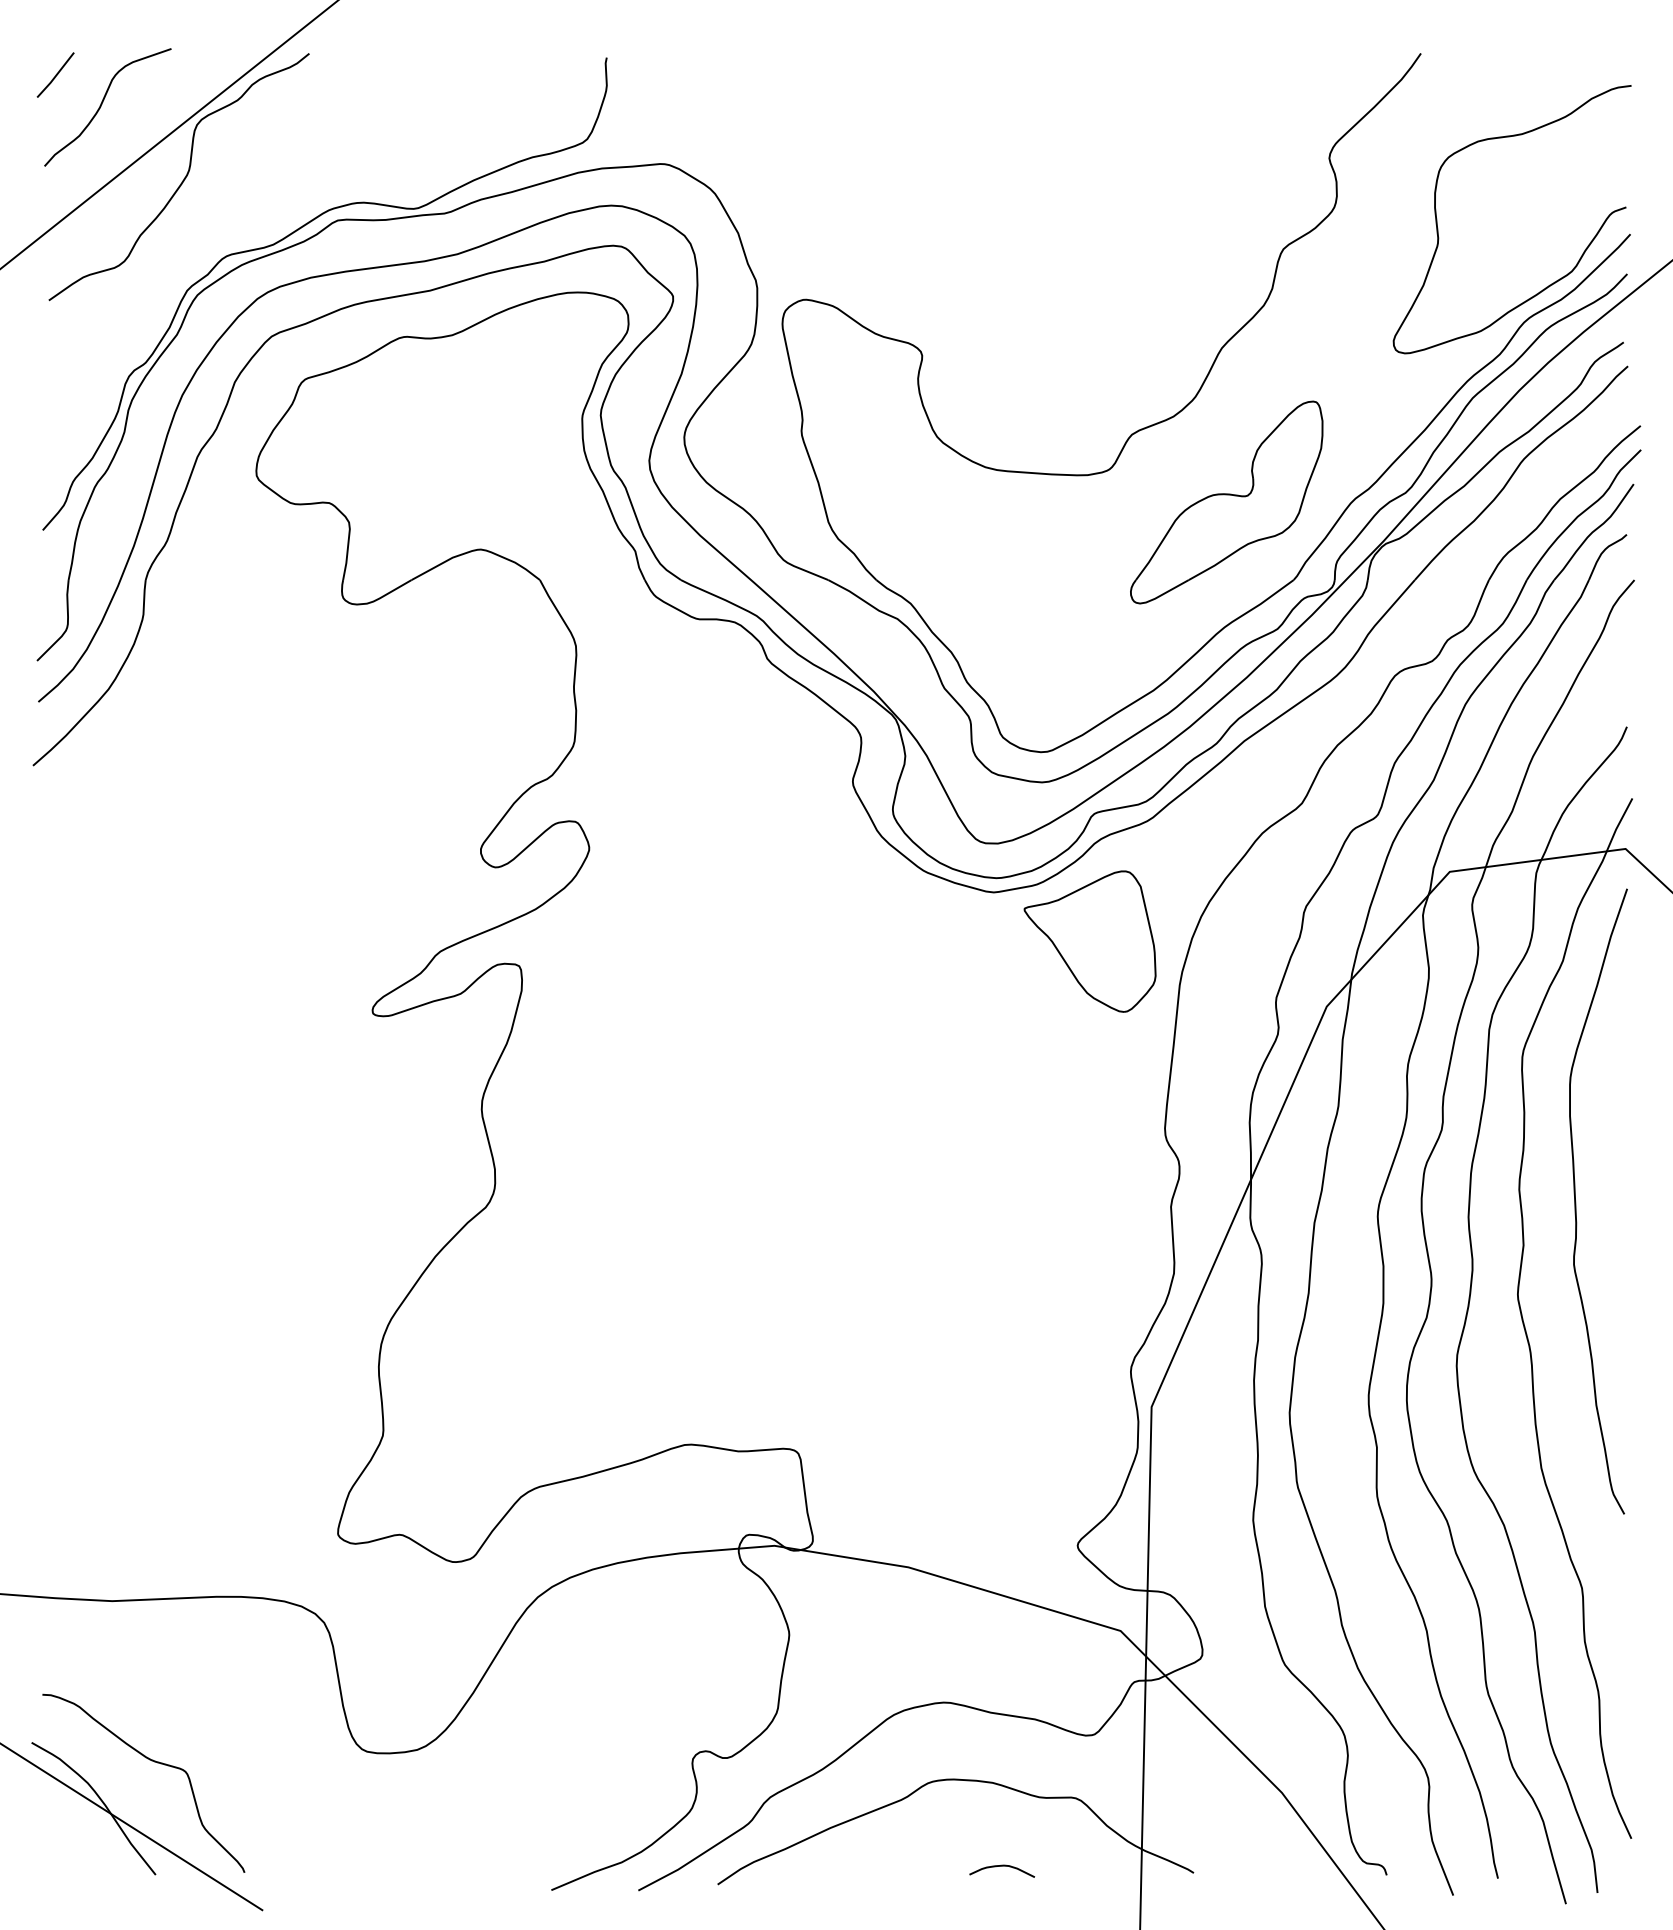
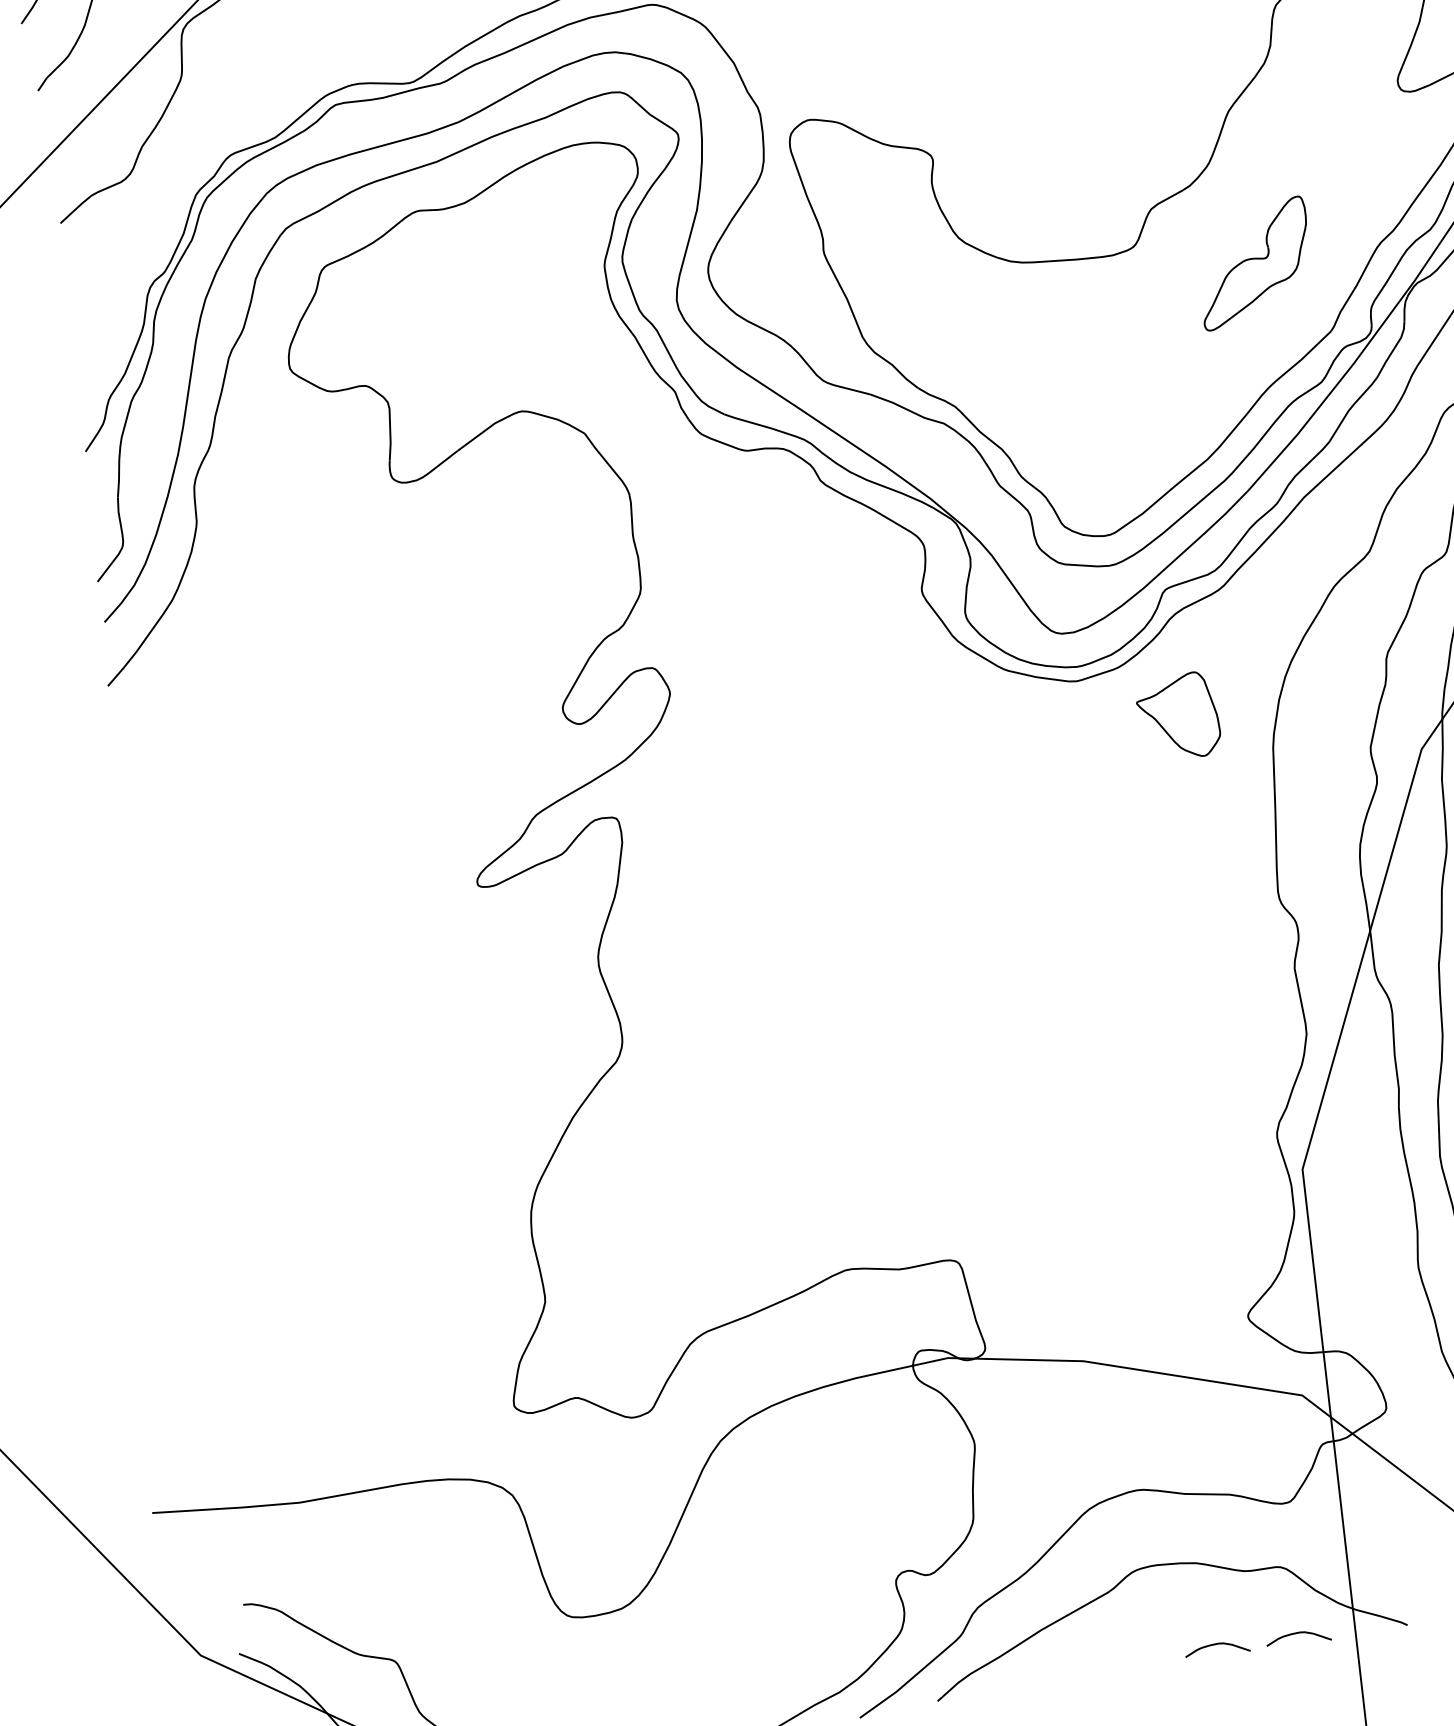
part: (1226, 502) -> (1253, 263), size x0.6
part: (1089, 941) -> (1177, 716), size x0.6
curve: (1083, 1866) -> (1297, 1633), added

